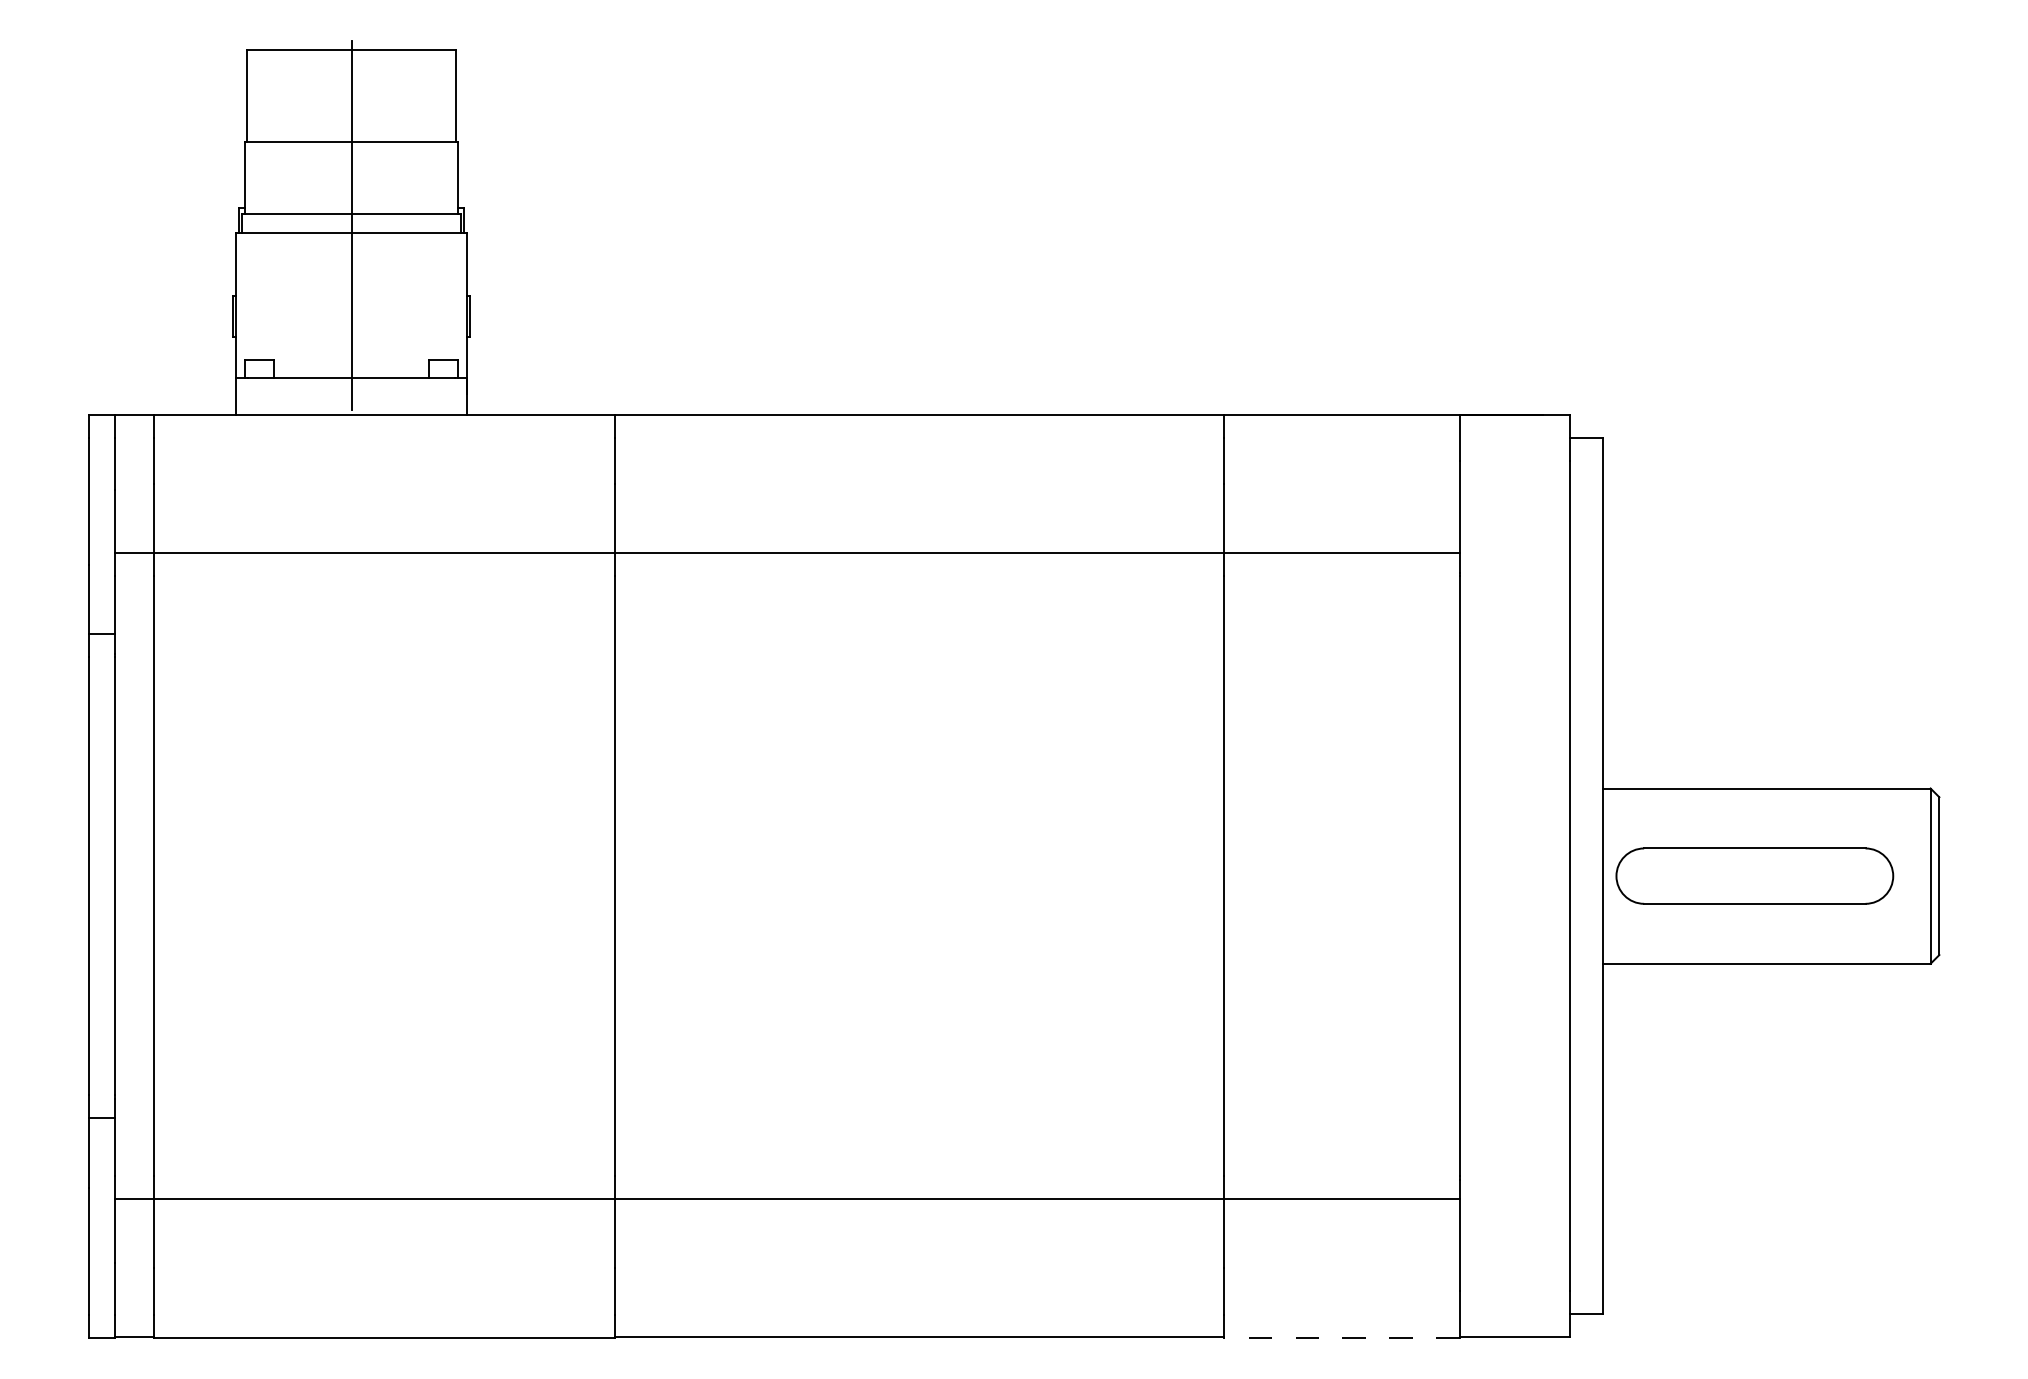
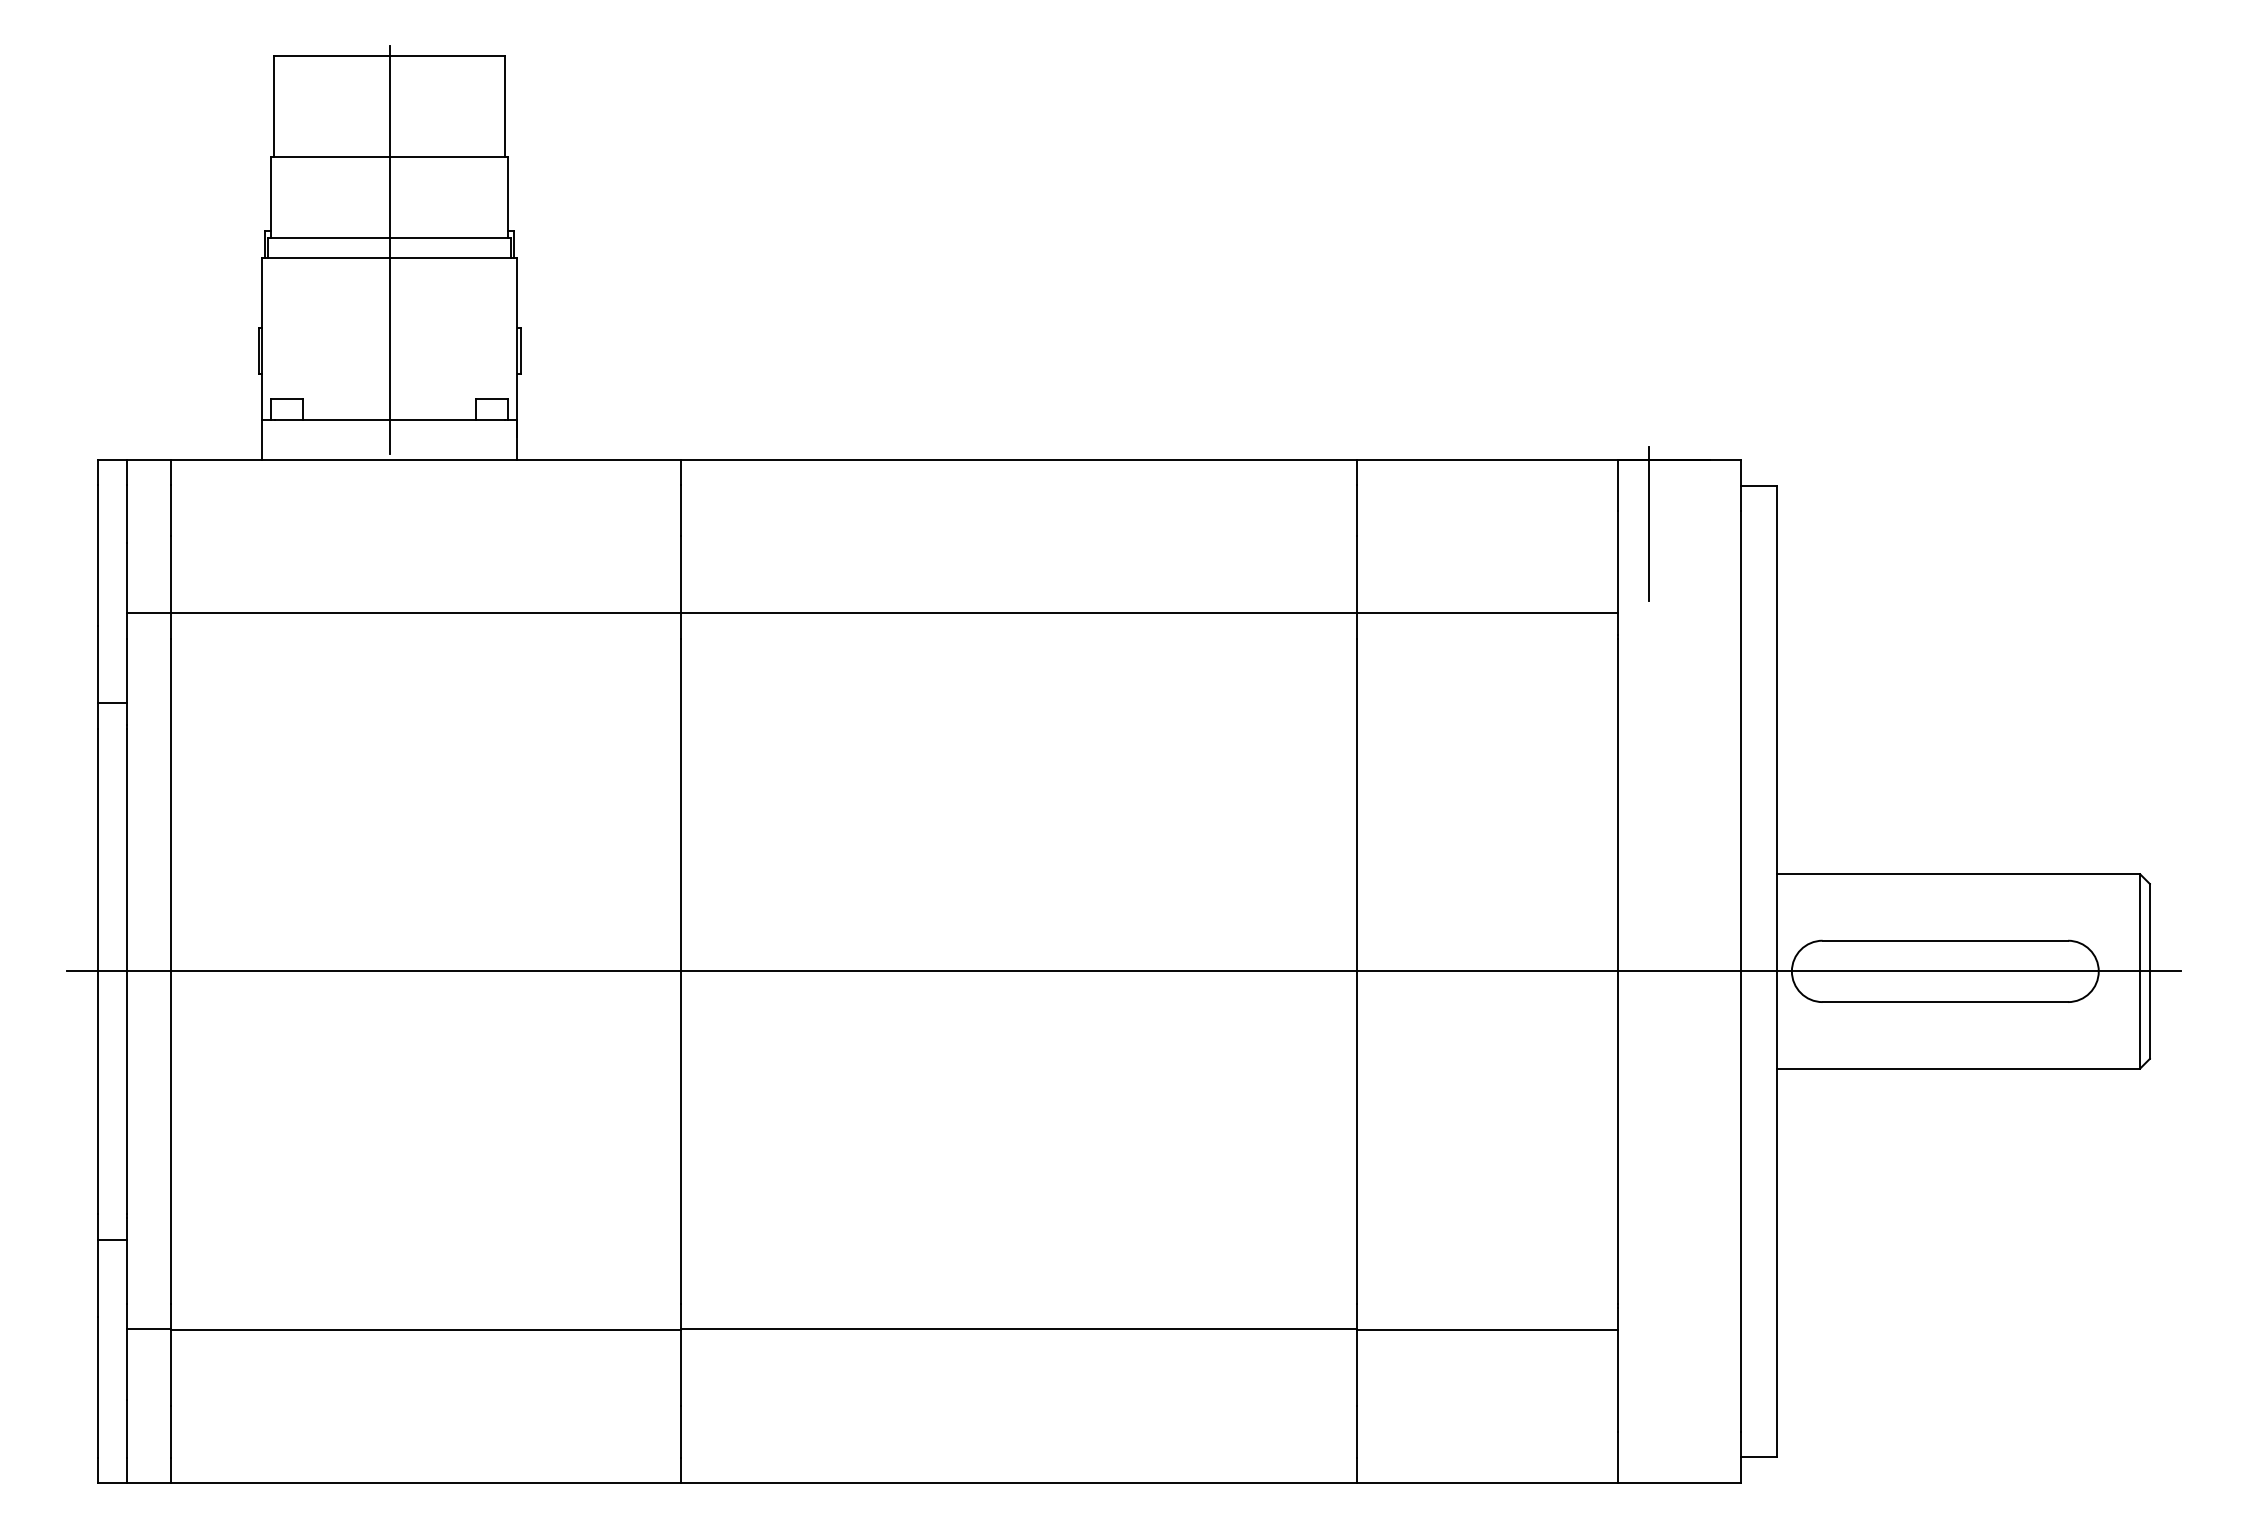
line: (1487, 472) -> (1648, 523), added
line: (1013, 876) -> (1123, 971), added
line: (1341, 1338) -> (1487, 1483), dashed -> solid

